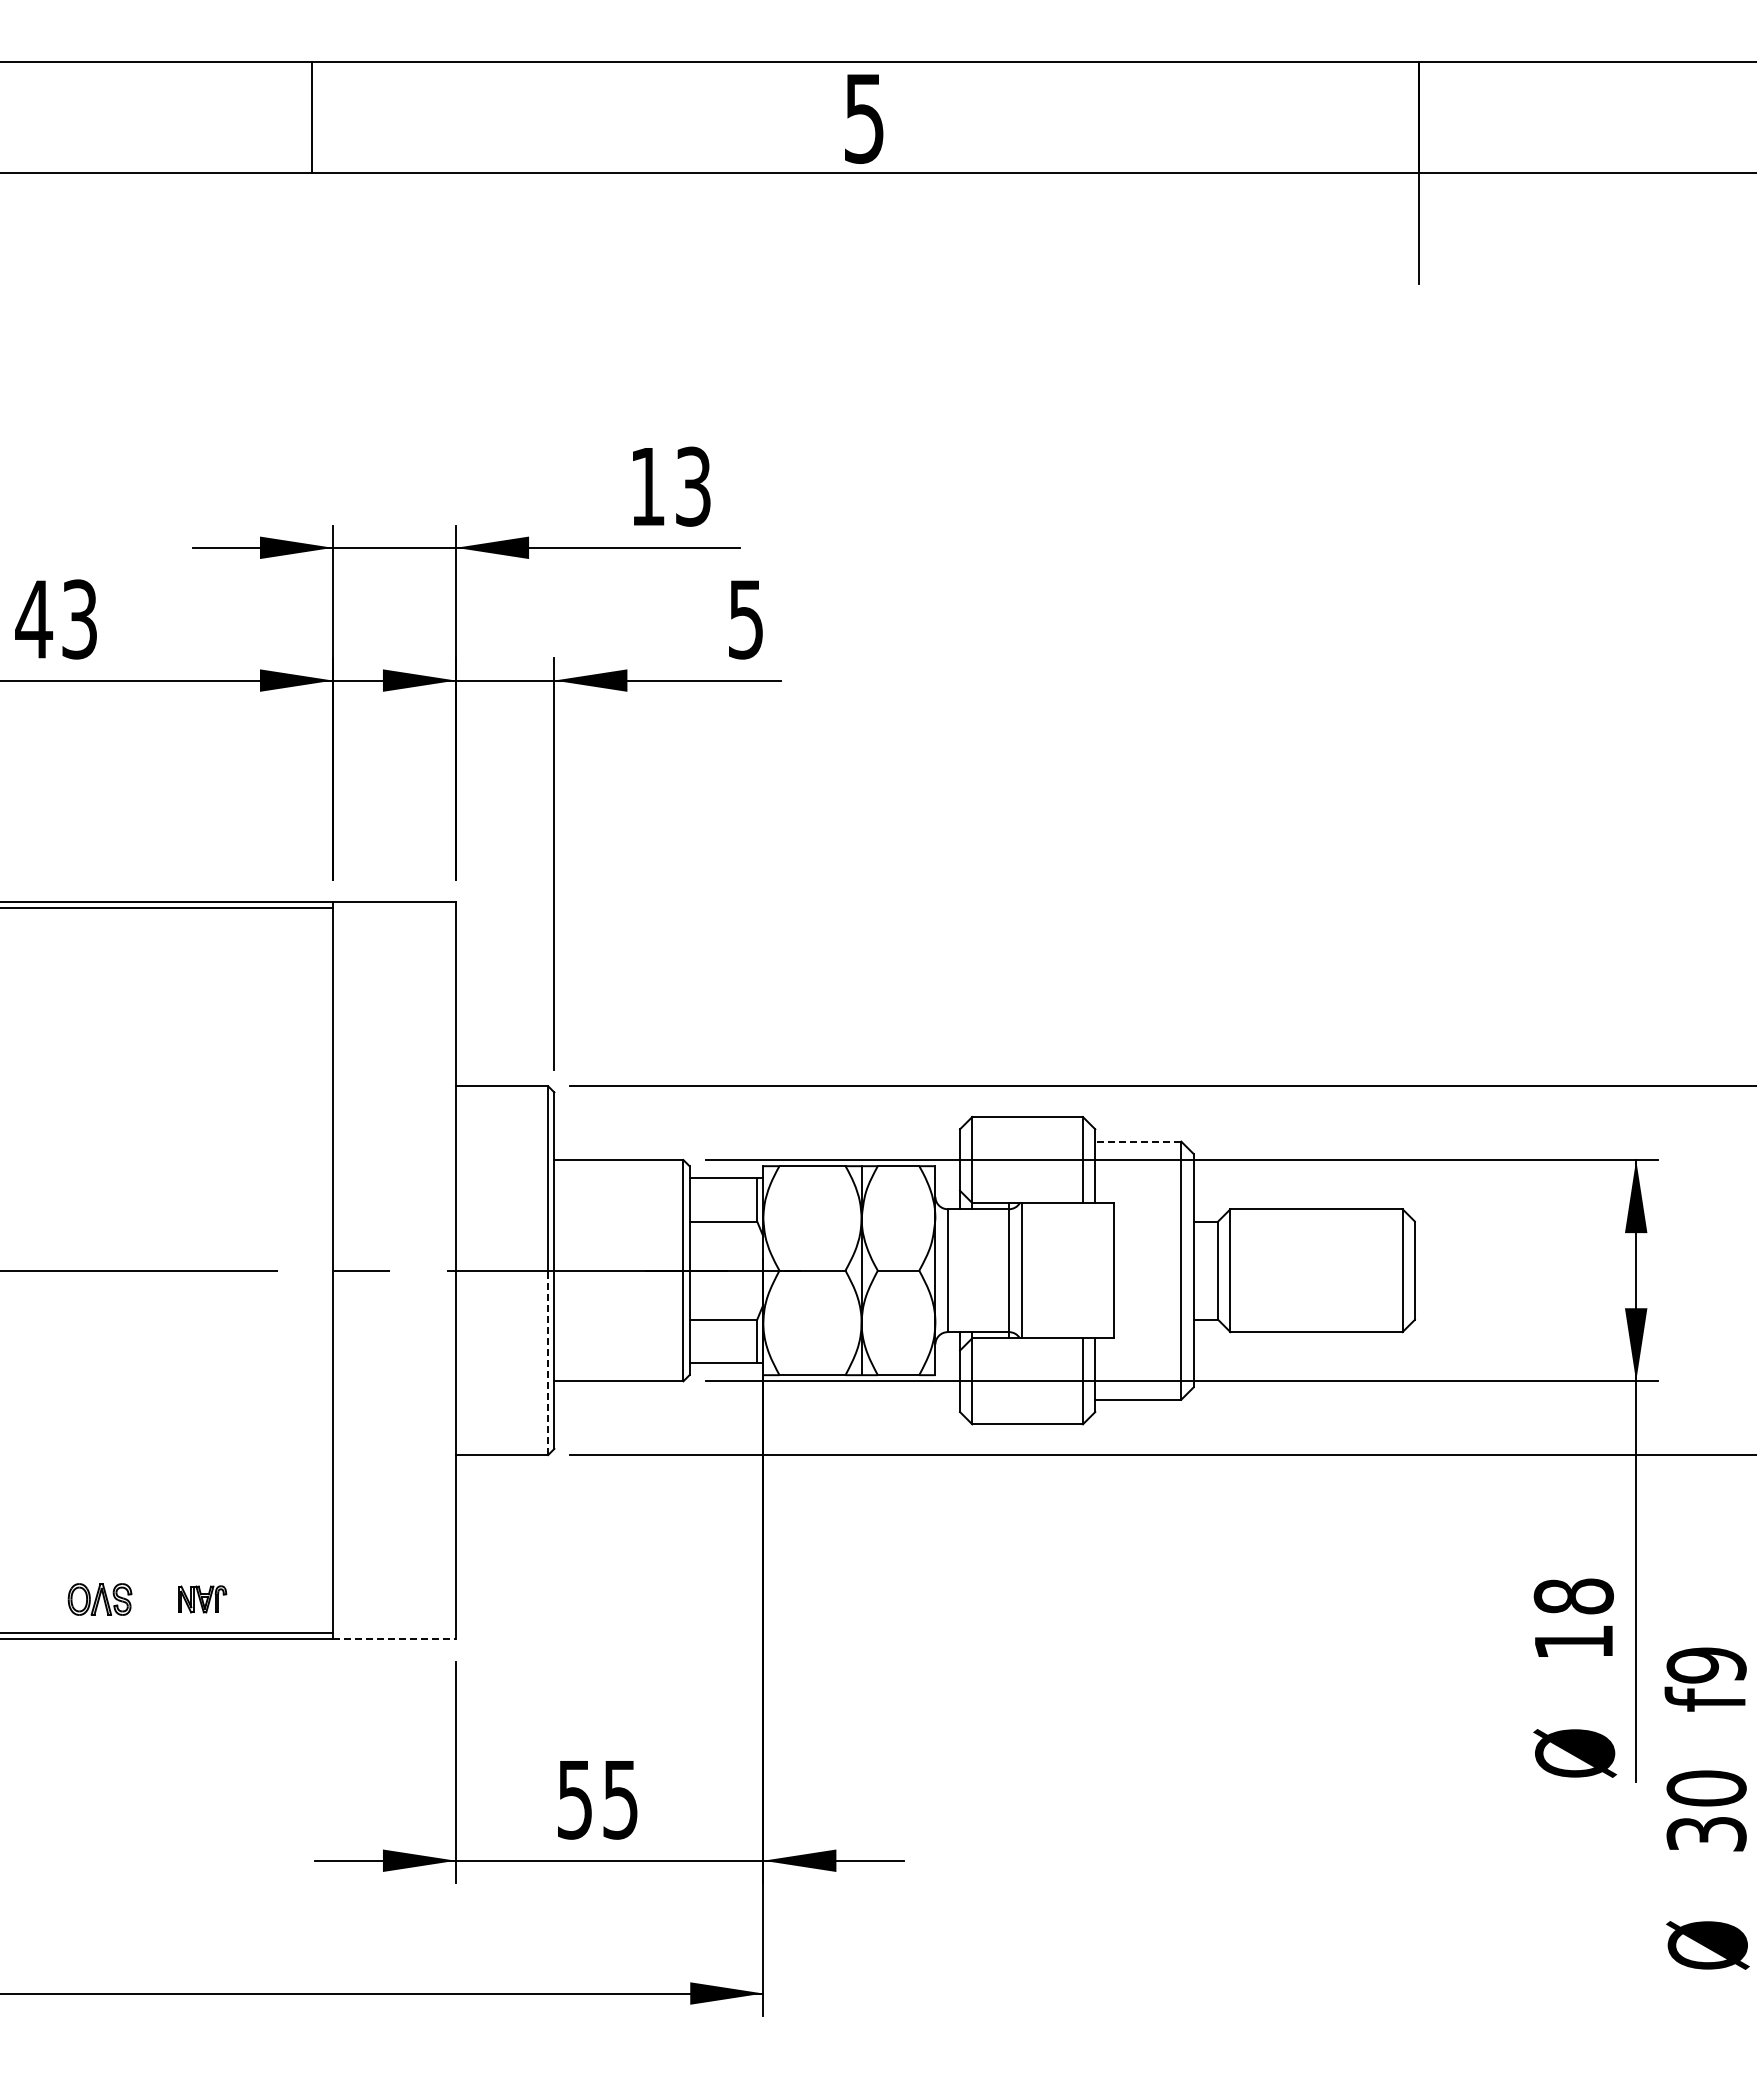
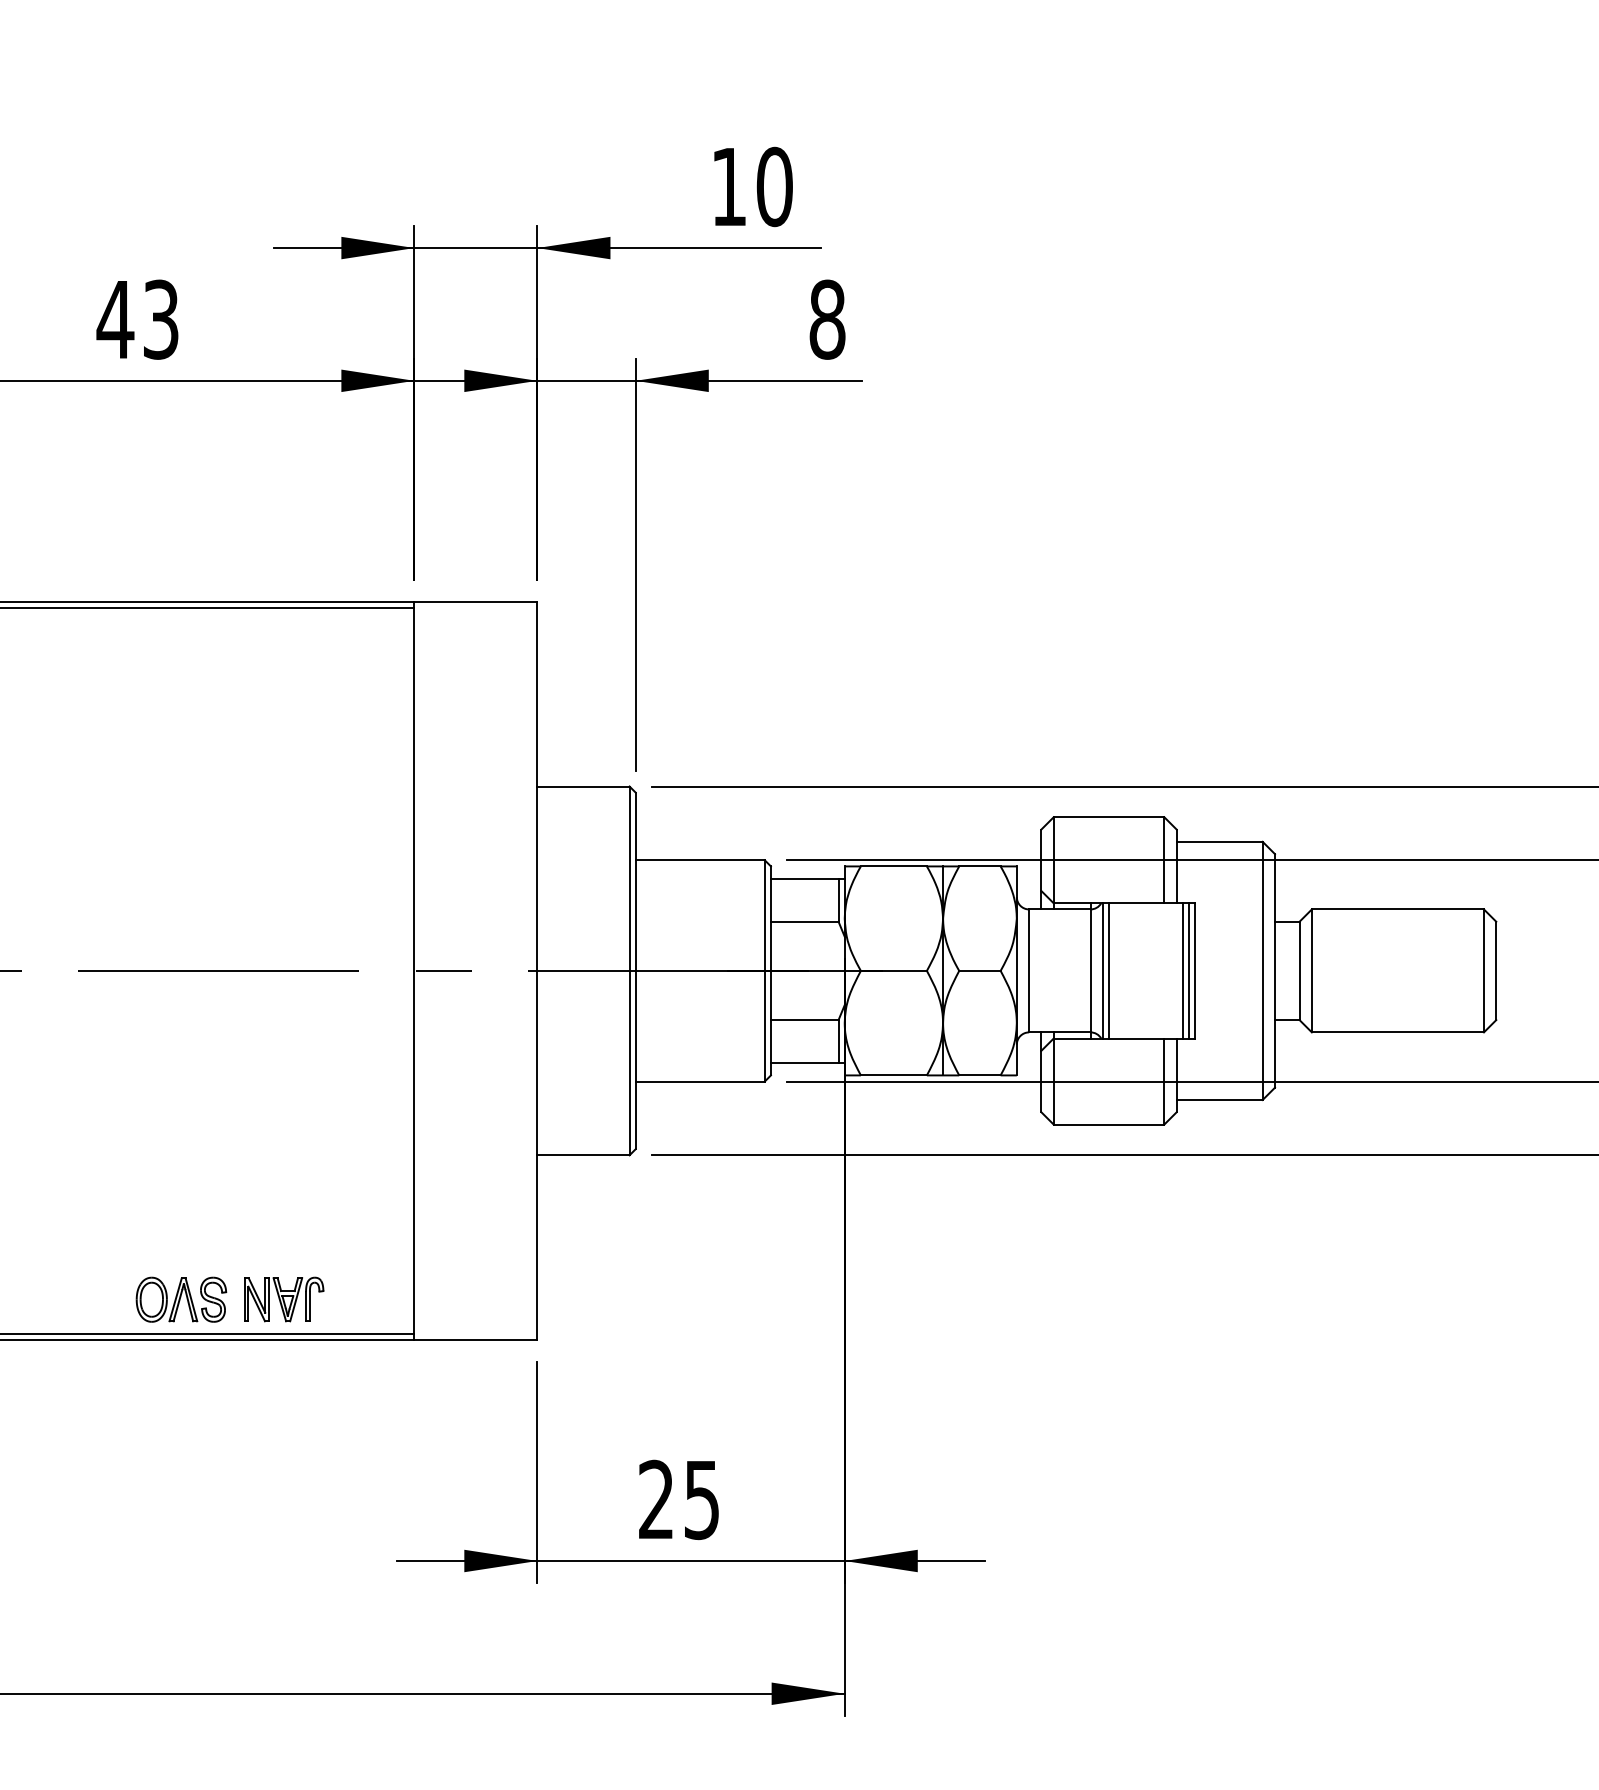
text: (693, 486) -> (774, 186), 13 -> 10
text: (746, 619) -> (827, 319), 5 -> 8
line: (1137, 1141) -> (1218, 841), dashed -> solid
line: (1027, 1270) -> (1108, 970), added
line: (1101, 1270) -> (1182, 970), added
line: (1107, 1270) -> (1188, 970), added
line: (548, 1362) -> (629, 1062), dashed -> solid
part: (99, 1599) -> (180, 1299), size x1.43
part: (202, 1599) -> (283, 1299), size x1.67
line: (395, 1639) -> (476, 1339), dashed -> solid
text: (574, 1799) -> (655, 1499), 55 -> 25

